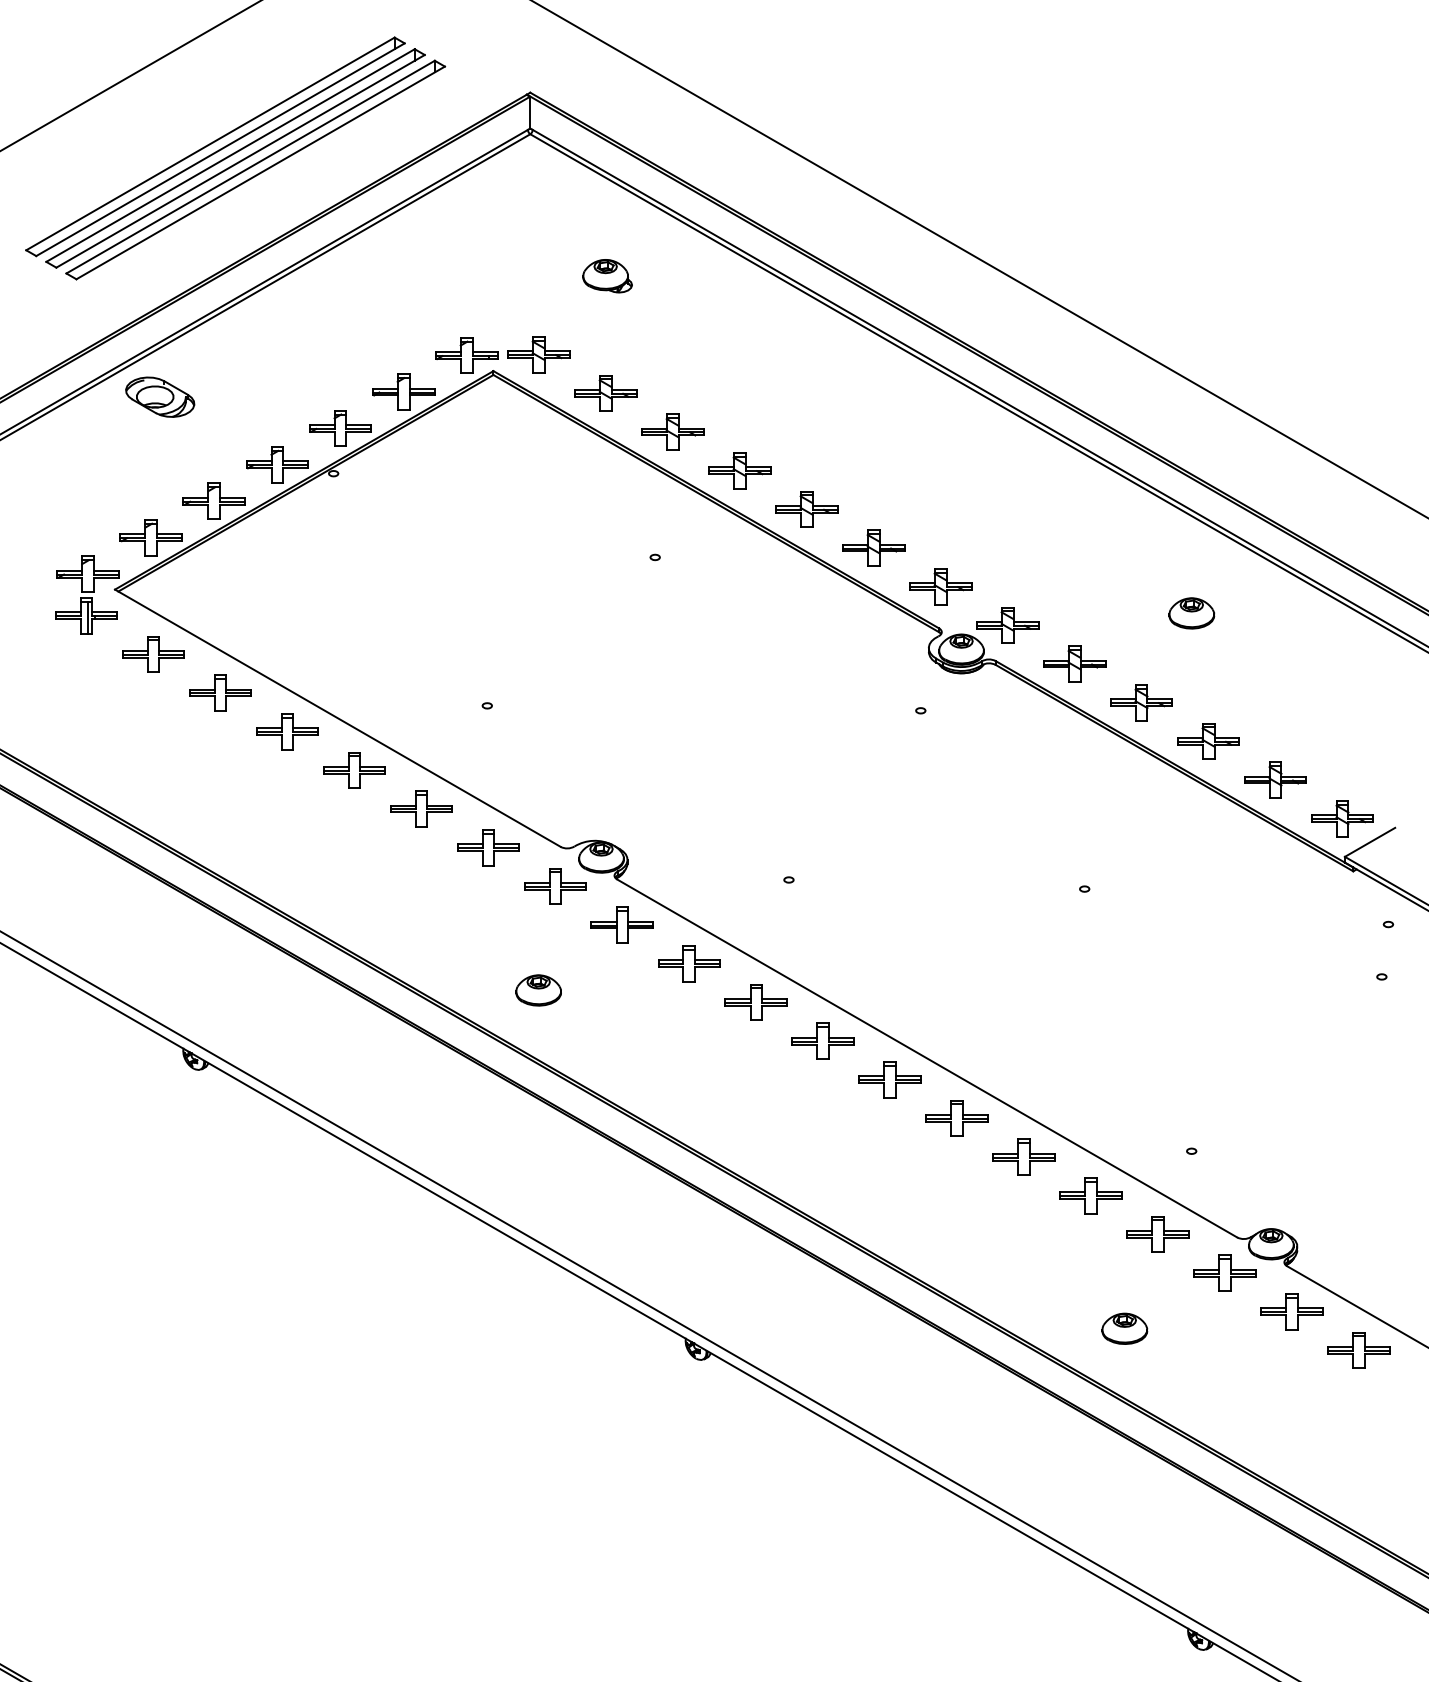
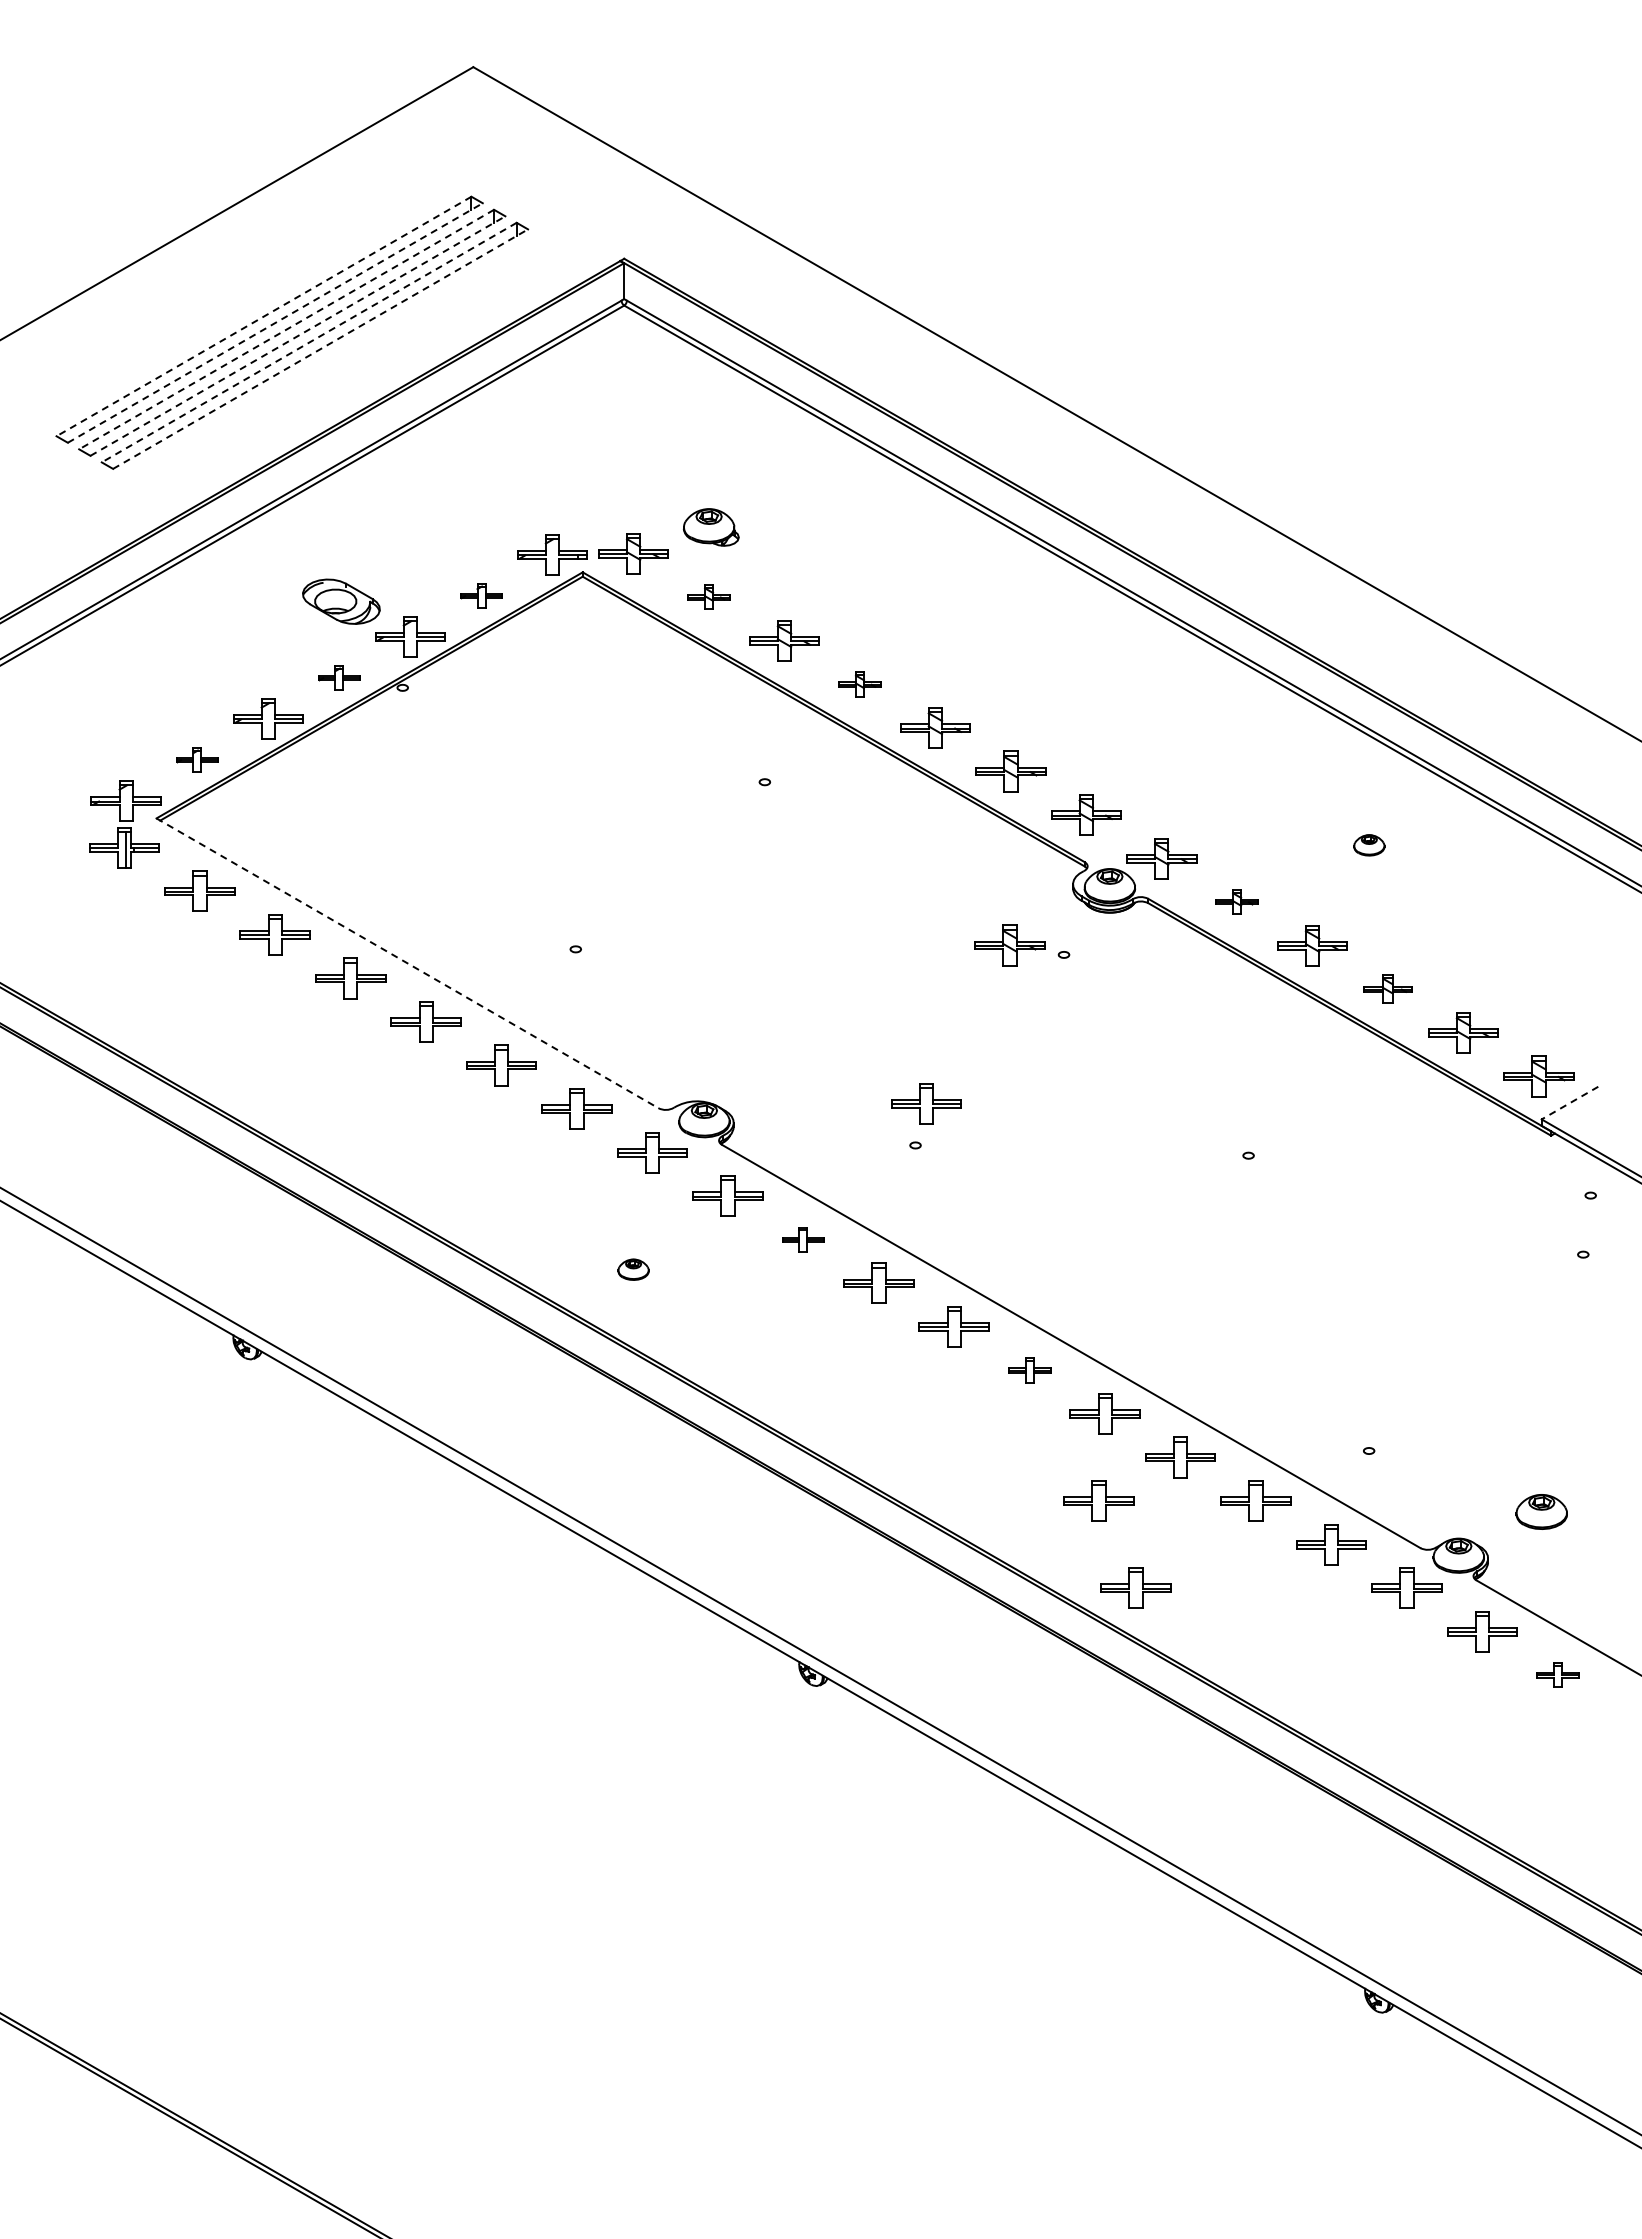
line: (210, 143) -> (264, 316), solid -> dashed
line: (220, 150) -> (275, 323), solid -> dashed
line: (230, 155) -> (286, 329), solid -> dashed
line: (240, 161) -> (297, 336), solid -> dashed
line: (250, 167) -> (309, 342), solid -> dashed
line: (260, 173) -> (320, 349), solid -> dashed
part: (607, 276) -> (711, 527), moved
part: (403, 391) -> (481, 595), size x0.6
part: (605, 392) -> (708, 596), size x0.6
part: (160, 397) -> (341, 601), moved
part: (277, 464) -> (339, 677), size x0.6
part: (739, 470) -> (859, 684), size x0.6
part: (151, 537) -> (197, 759), size x0.6
part: (1192, 613) -> (1369, 845), size x0.6
part: (1073, 663) -> (1236, 901), size x0.6
part: (872, 702) -> (1009, 945), added
line: (337, 718) -> (407, 963), solid -> dashed
part: (1208, 740) -> (1387, 988), size x0.7
part: (798, 842) -> (926, 1103), added
line: (1370, 842) -> (1570, 1103), solid -> dashed
part: (689, 963) -> (803, 1239), size x0.6
part: (538, 990) -> (633, 1269), size x0.6
part: (890, 1079) -> (1029, 1370), size x0.6
part: (951, 1195) -> (1098, 1500), added
part: (984, 1272) -> (1135, 1587), added
part: (1124, 1328) -> (1541, 1511), moved
part: (1358, 1349) -> (1557, 1674), size x0.6

